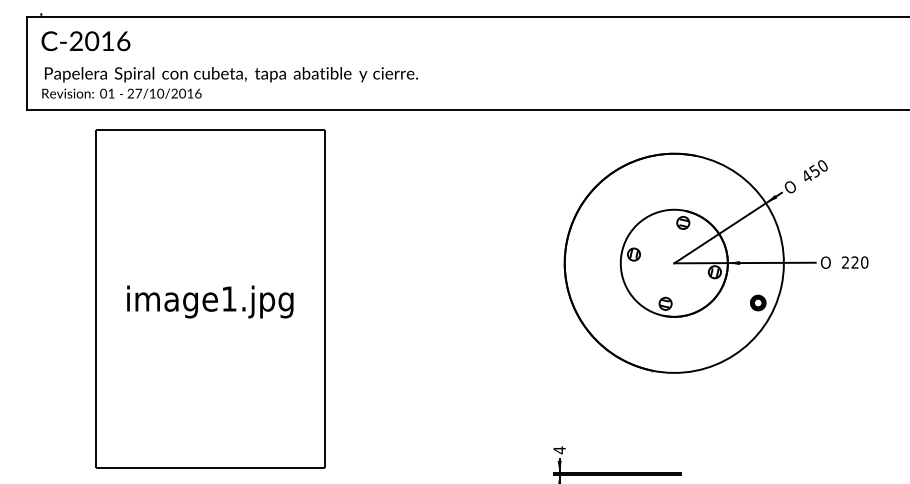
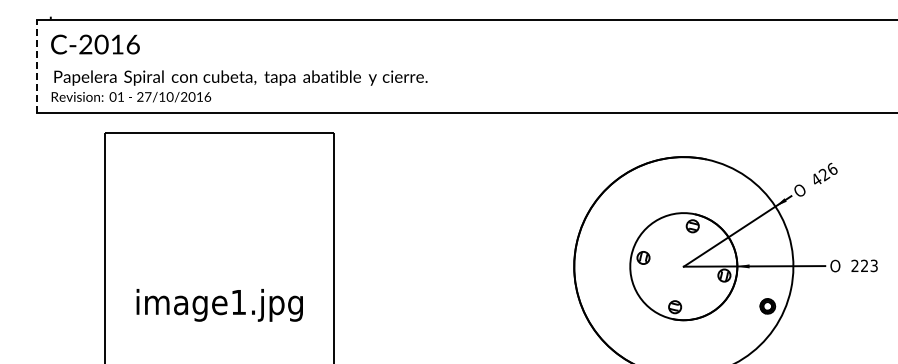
line: (27, 63) -> (37, 66), solid -> dashed
text: (818, 168) -> (828, 171), 450 -> 426
text: (864, 262) -> (874, 265), 220 -> 223

